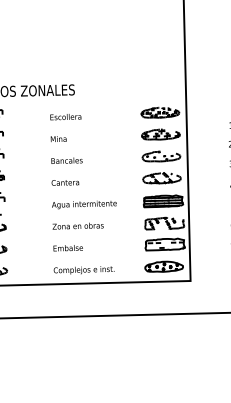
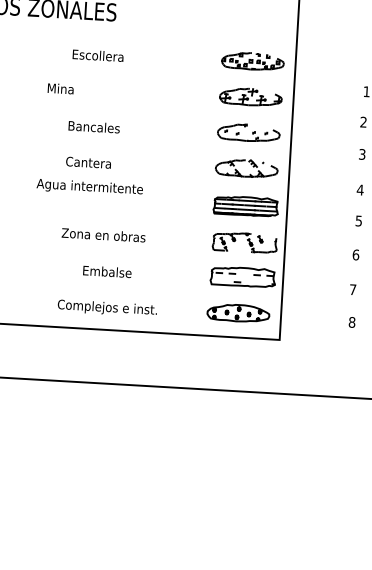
text: (58, 139) -> (60, 89), moved
text: (84, 204) -> (90, 187), moved
text: (67, 248) -> (106, 272), moved

